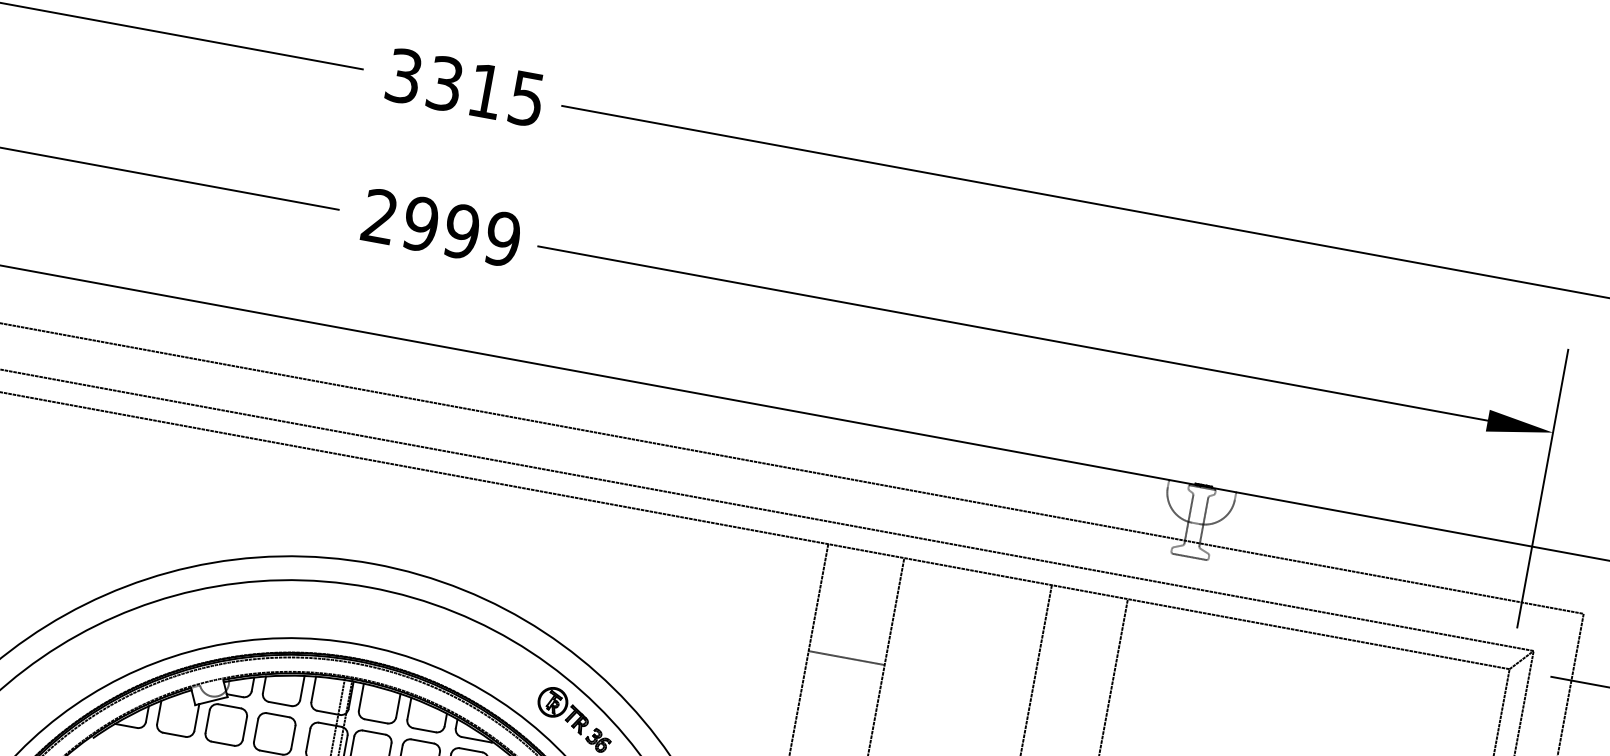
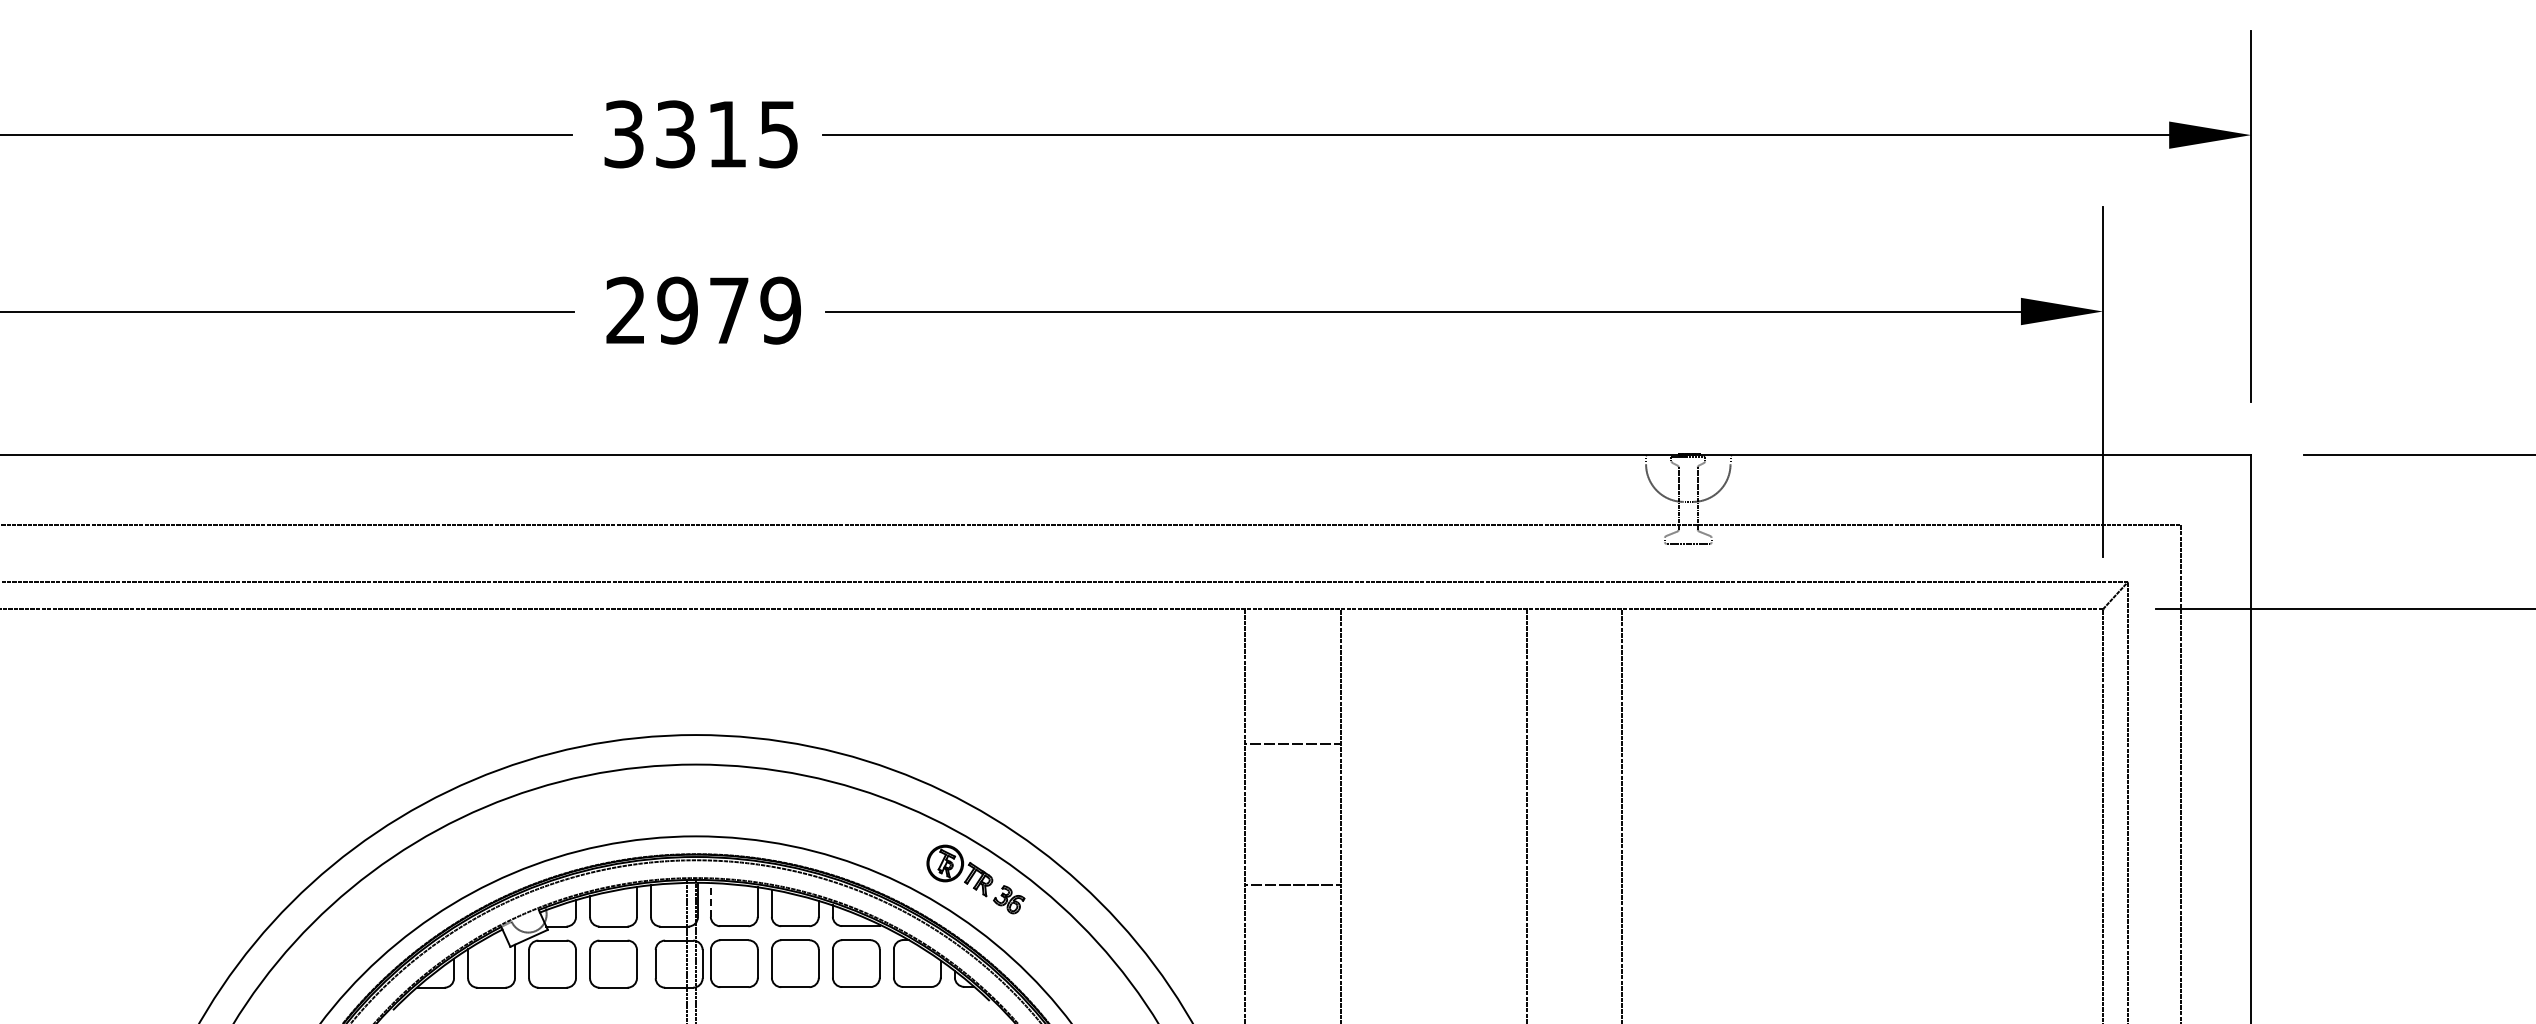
text: (461, 231) -> (728, 310), 2999 -> 2979
line: (361, 696) -> (710, 899), solid -> dashed

